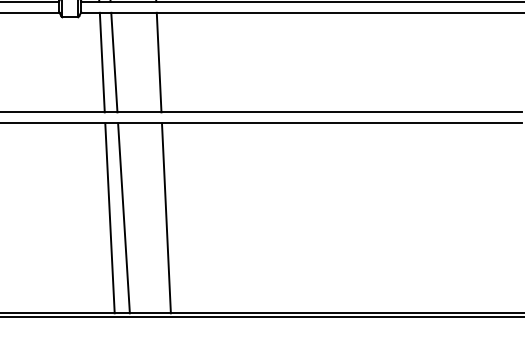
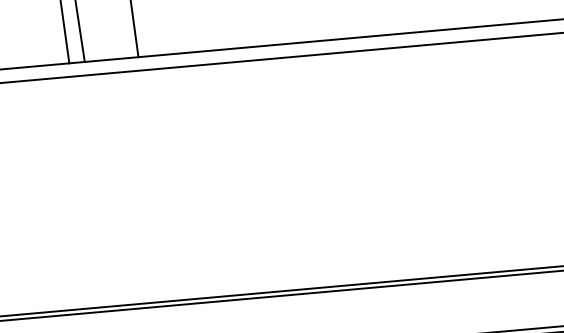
line: (109, 218) -> (86, 192), removed
line: (123, 218) -> (103, 190), removed
line: (165, 218) -> (154, 186), removed

